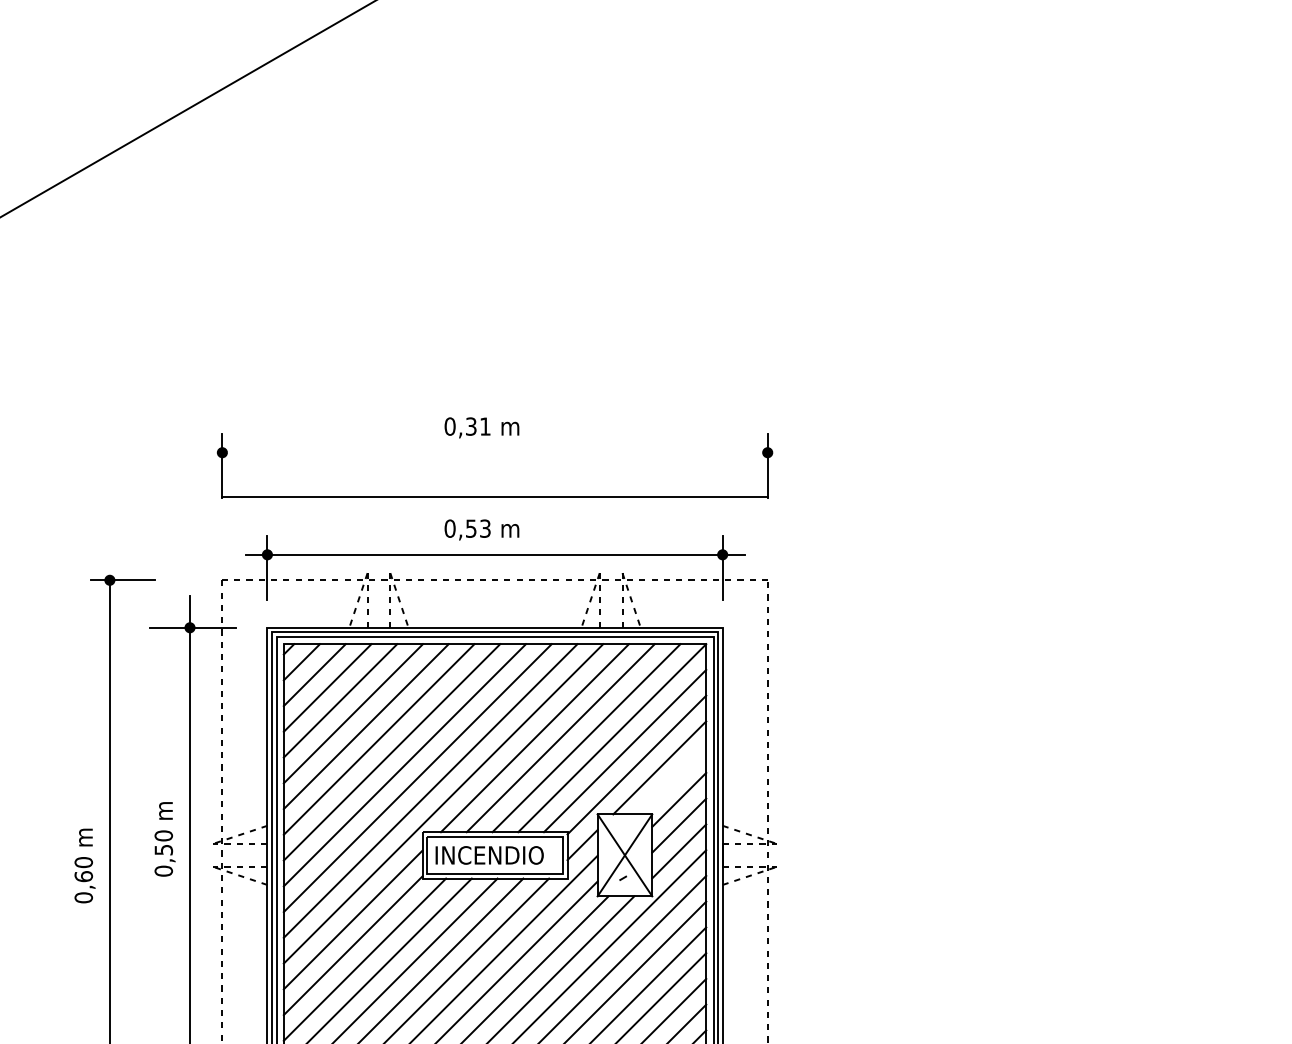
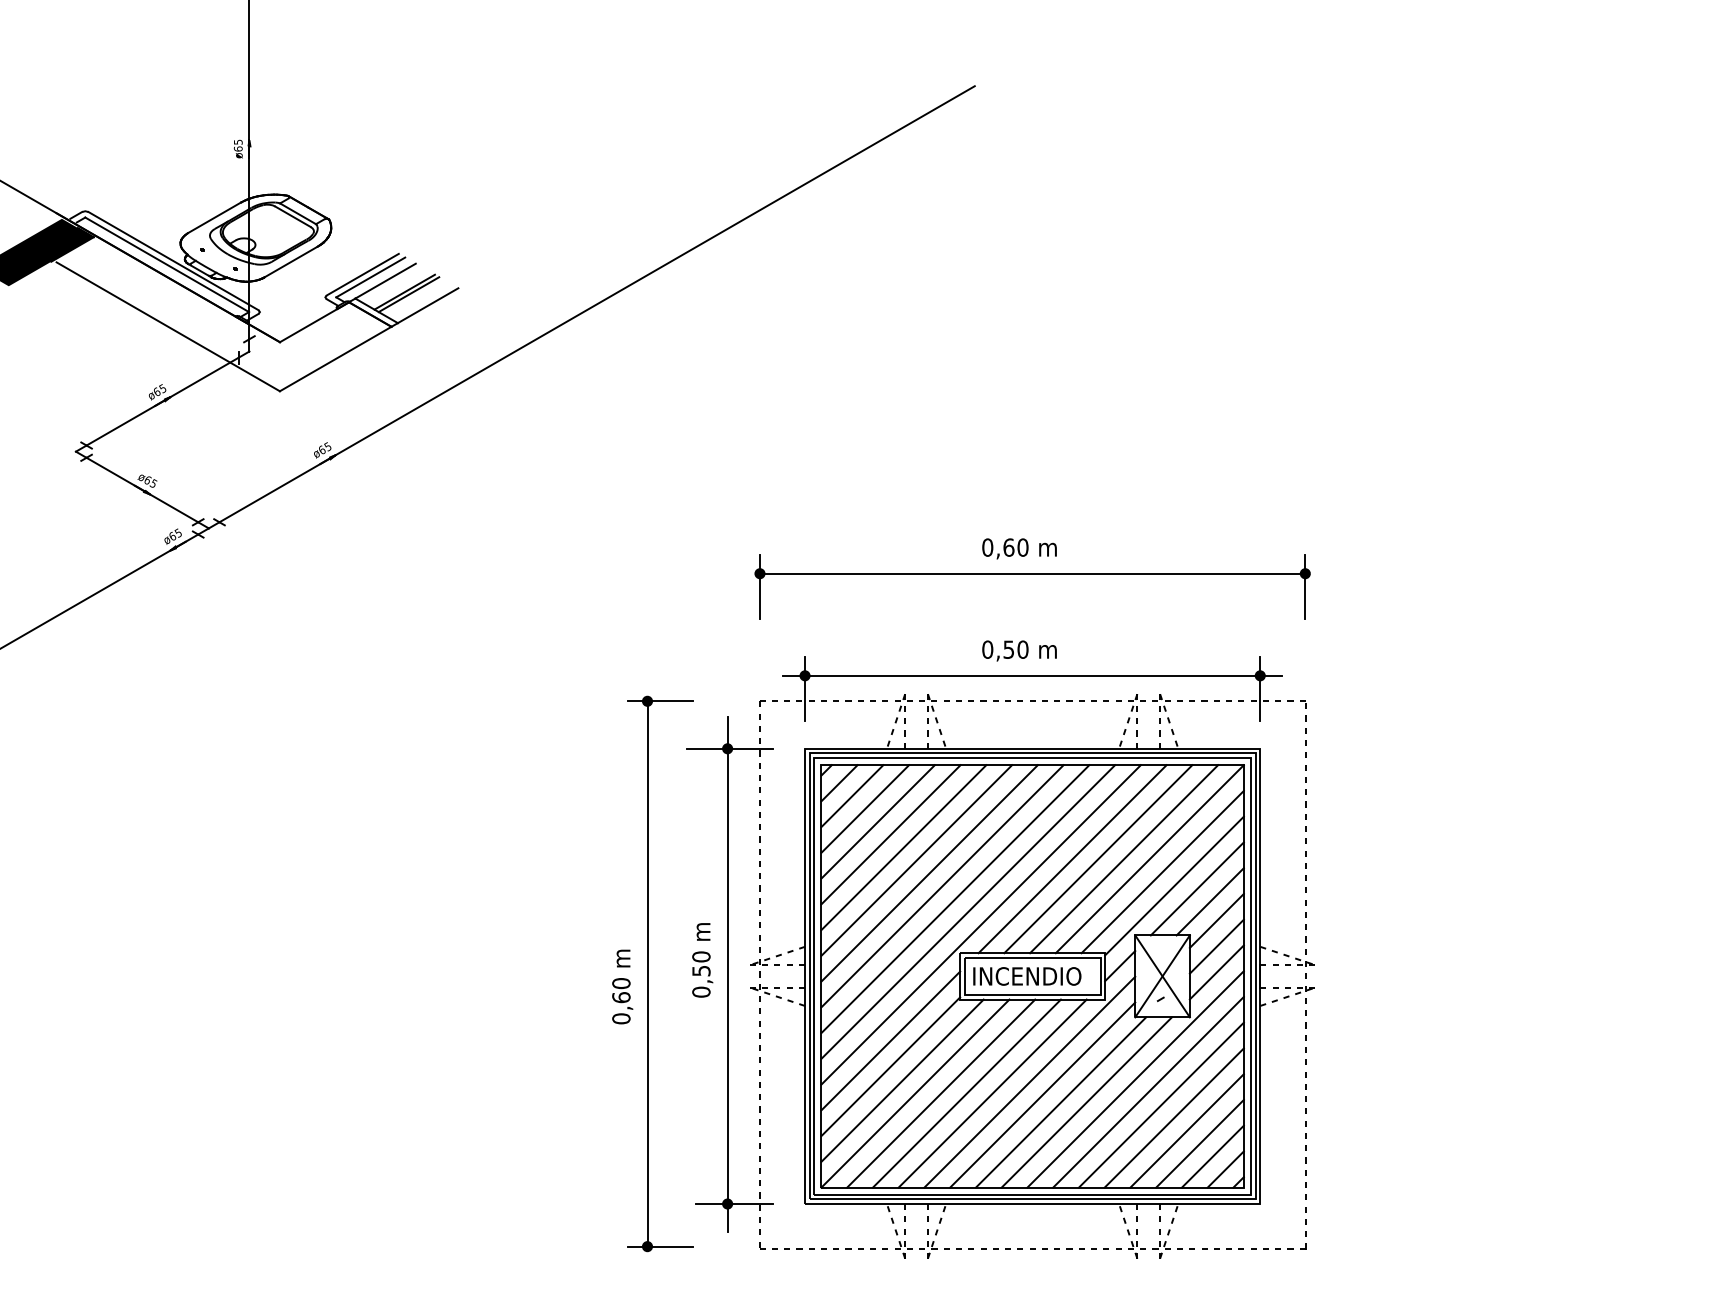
text: (477, 426) -> (1015, 547), 0,31 -> 0,60
line: (494, 496) -> (1032, 573), moved
text: (484, 528) -> (1022, 649), 0,53 -> 0,50
line: (671, 780) -> (1209, 901), added

